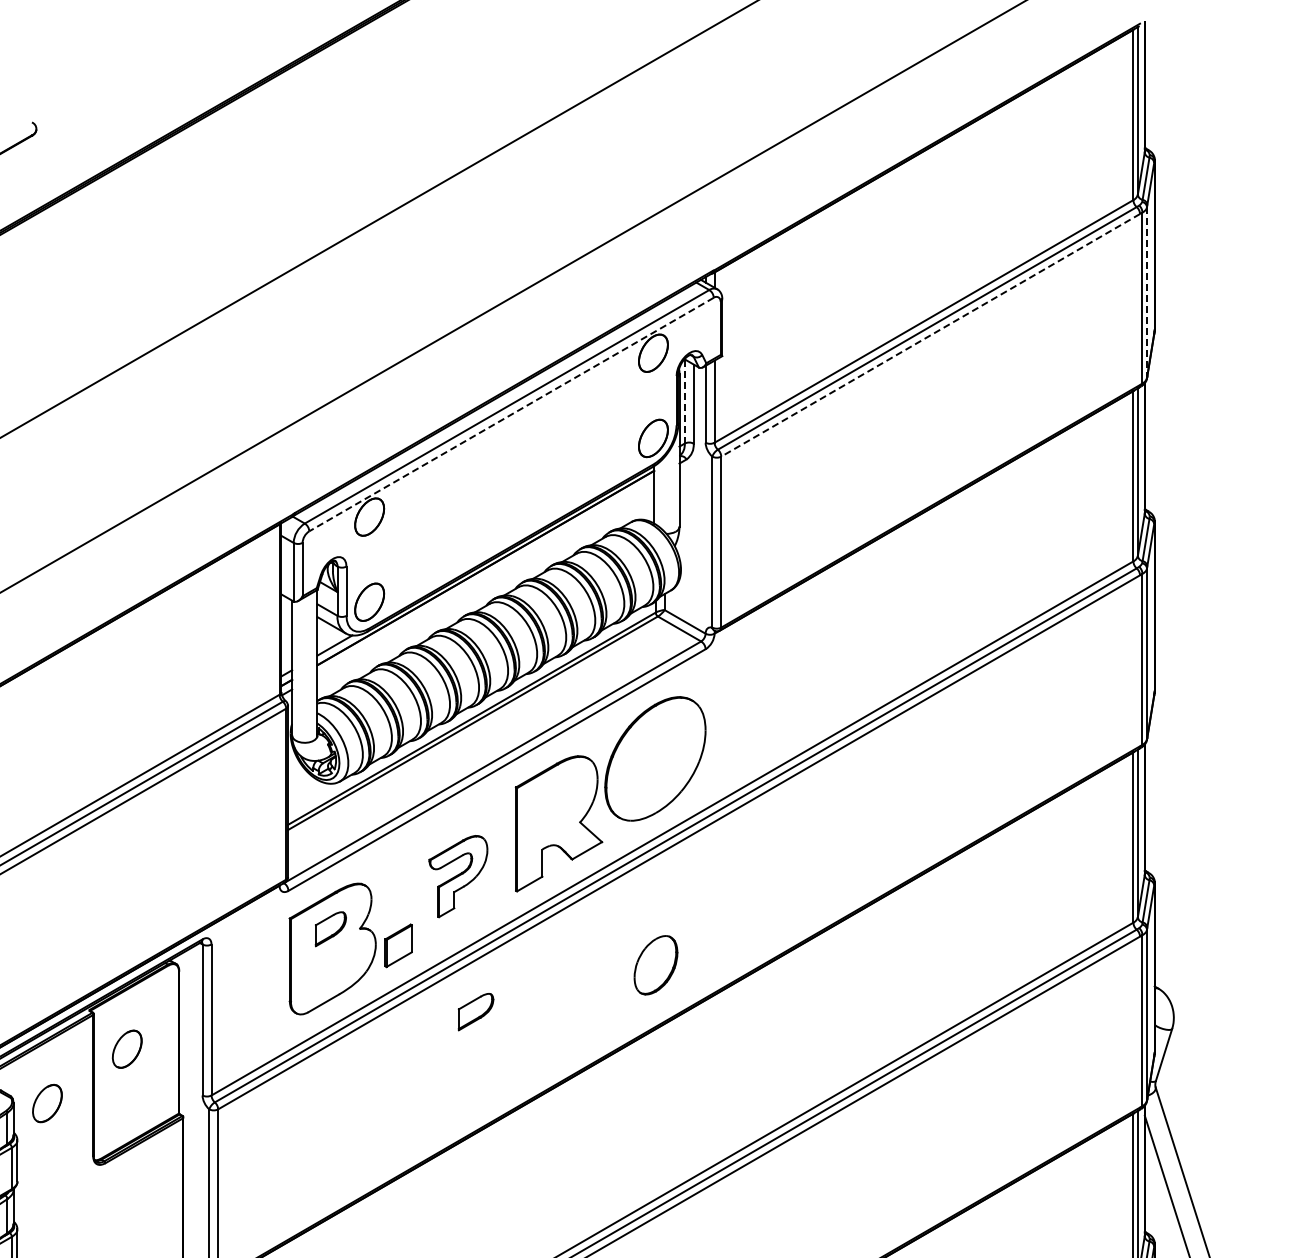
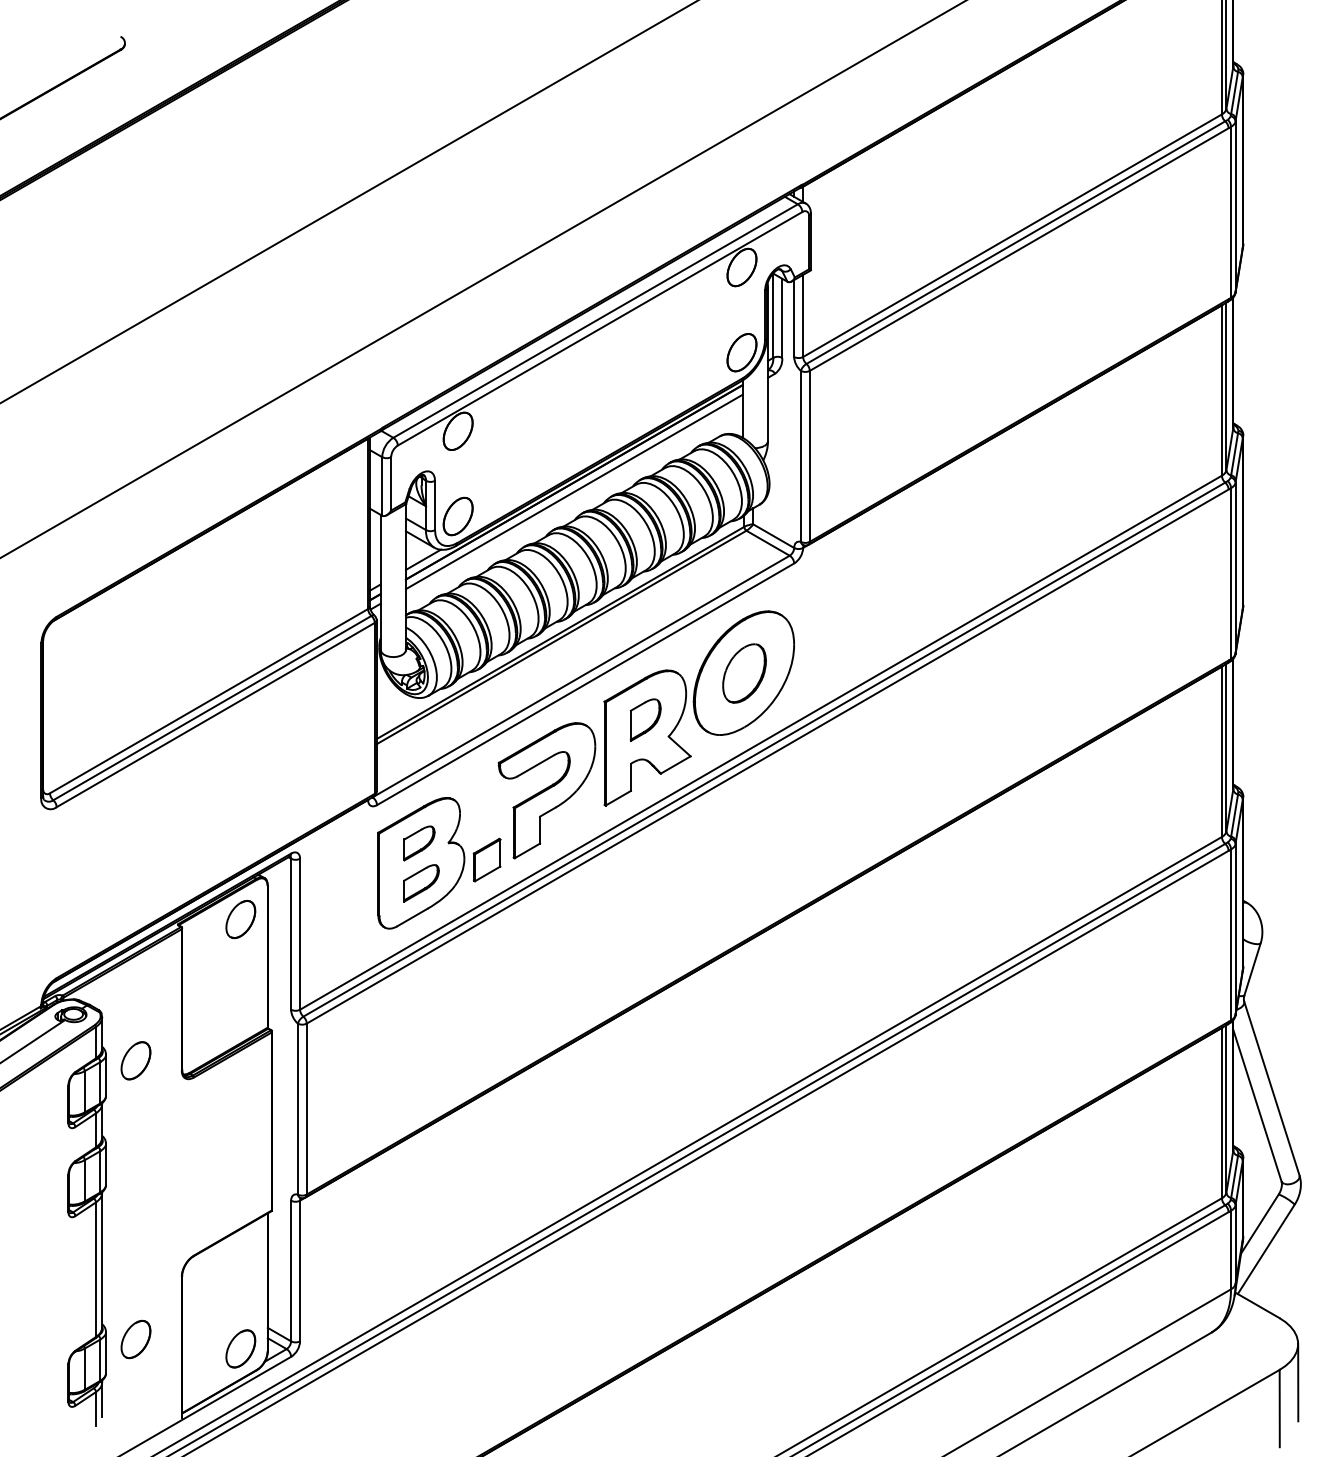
line: (1146, 293) -> (1235, 207), dashed -> solid
line: (930, 335) -> (1019, 249), dashed -> solid
line: (684, 401) -> (773, 315), dashed -> solid
line: (511, 414) -> (600, 328), dashed -> solid
line: (485, 577) -> (574, 491), added
part: (556, 805) -> (645, 719), added
part: (457, 876) -> (546, 790), size x1.67
part: (655, 965) -> (744, 673), moved
part: (475, 1012) -> (421, 883), moved
part: (126, 1049) -> (240, 919), moved
part: (46, 1103) -> (135, 1060), moved

